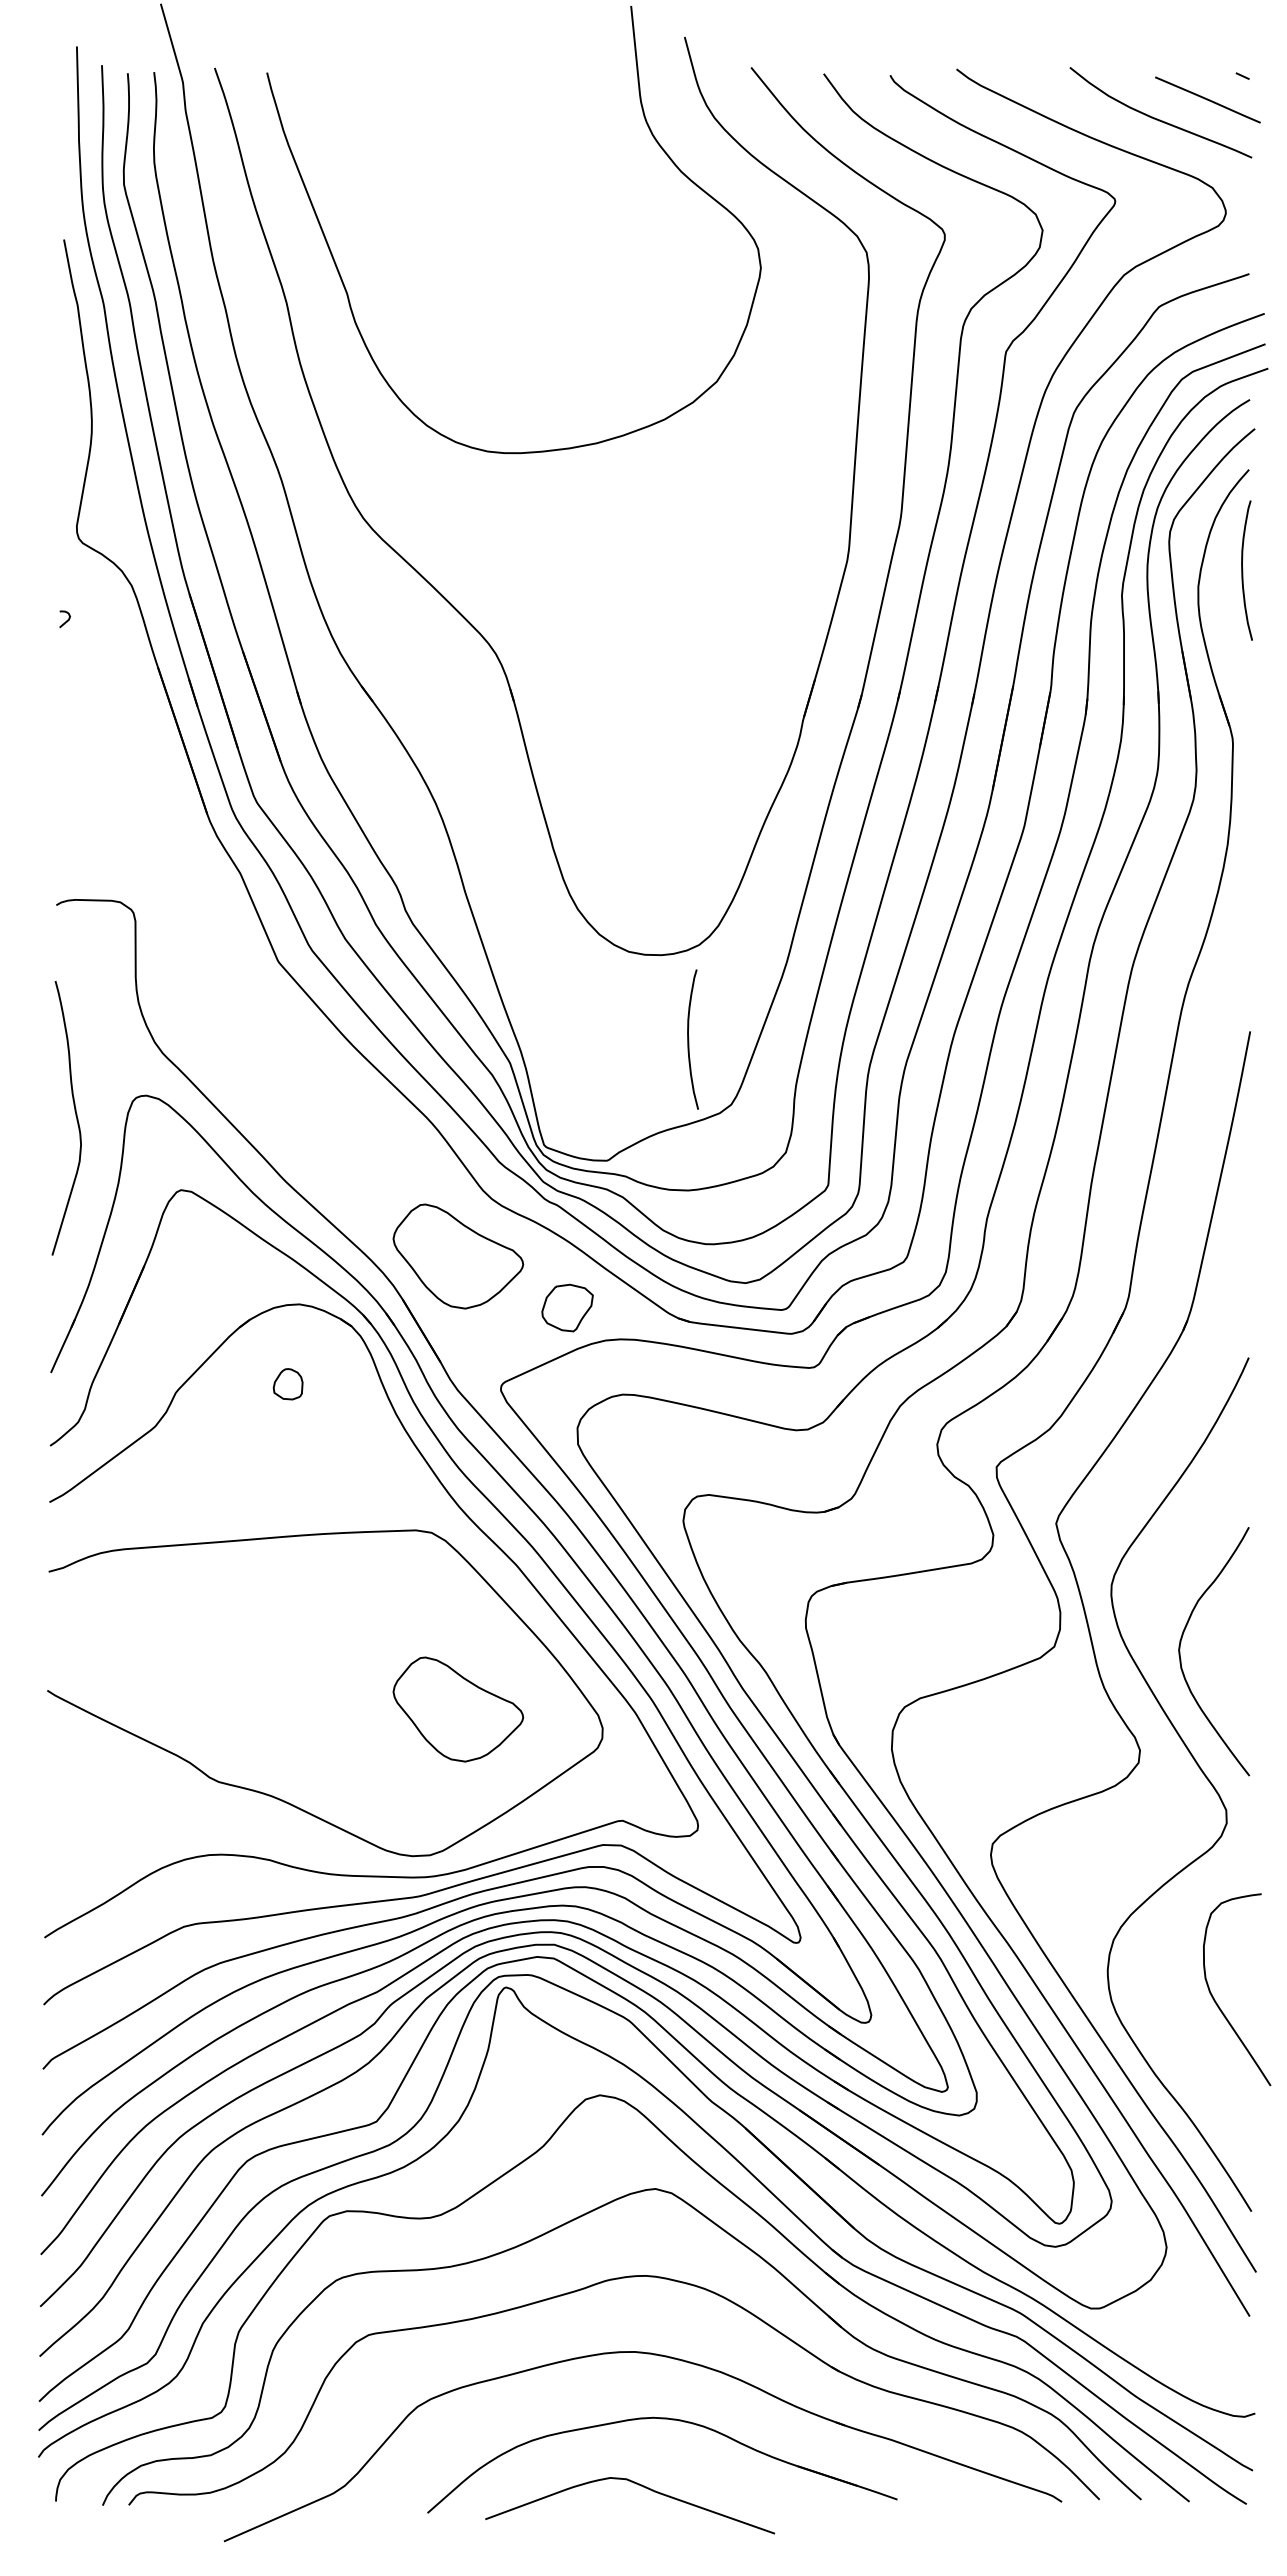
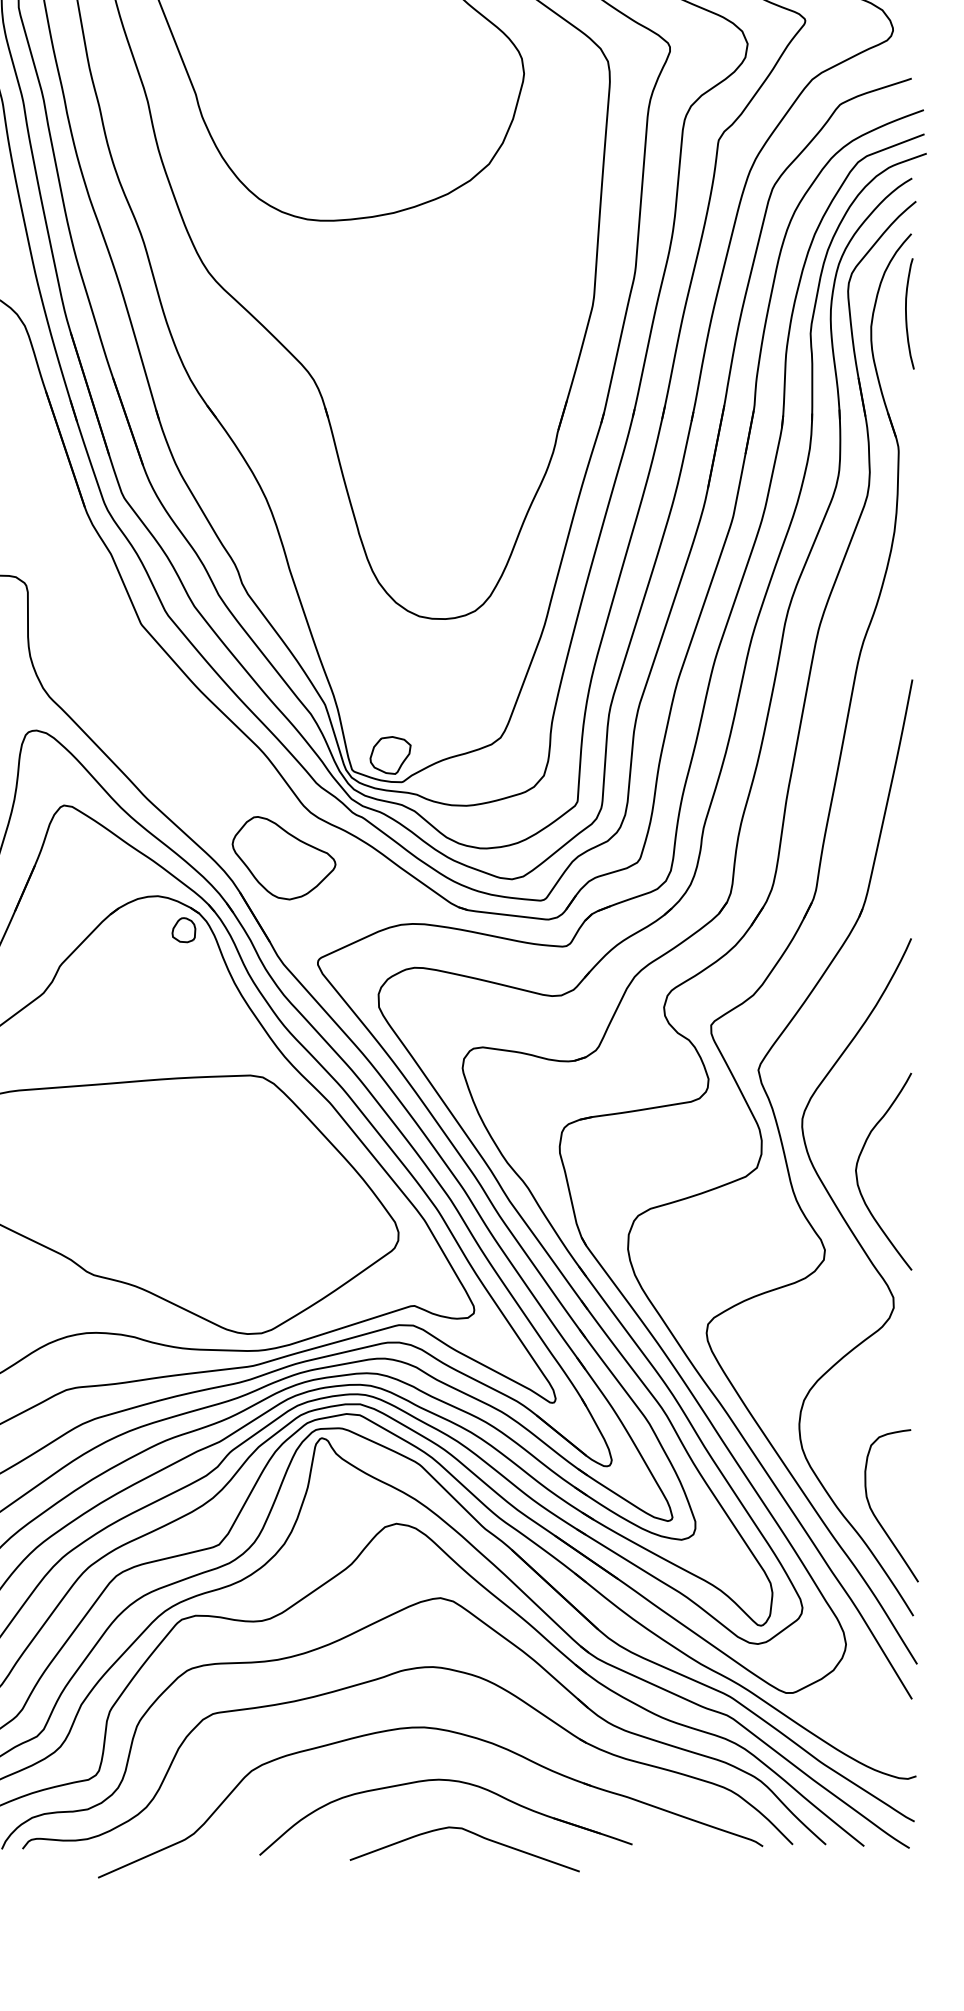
curve: (689, 1039) -> (467, 685), removed
part: (567, 1307) -> (390, 755), moved
part: (287, 1384) -> (183, 930), moved
part: (458, 1709) -> (284, 1217), removed
curve: (1216, 2001) -> (875, 1515), moved
curve: (638, 2485) -> (471, 1833), moved

